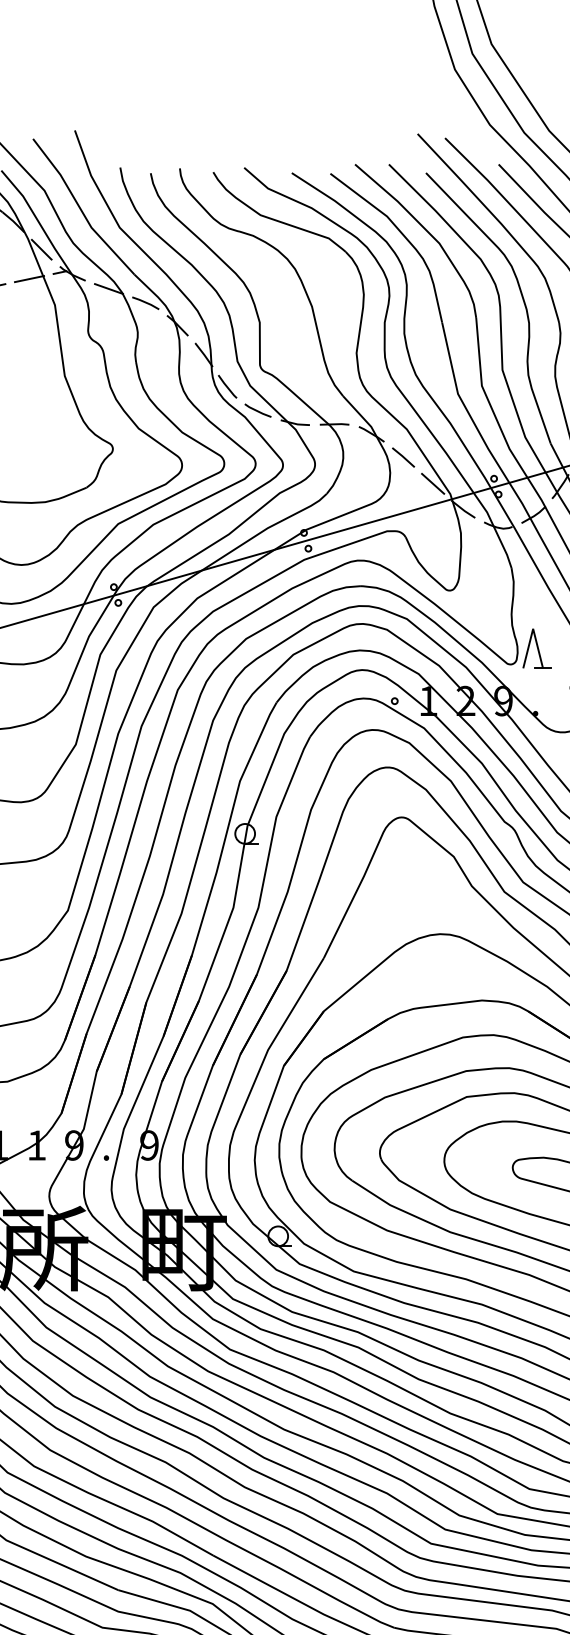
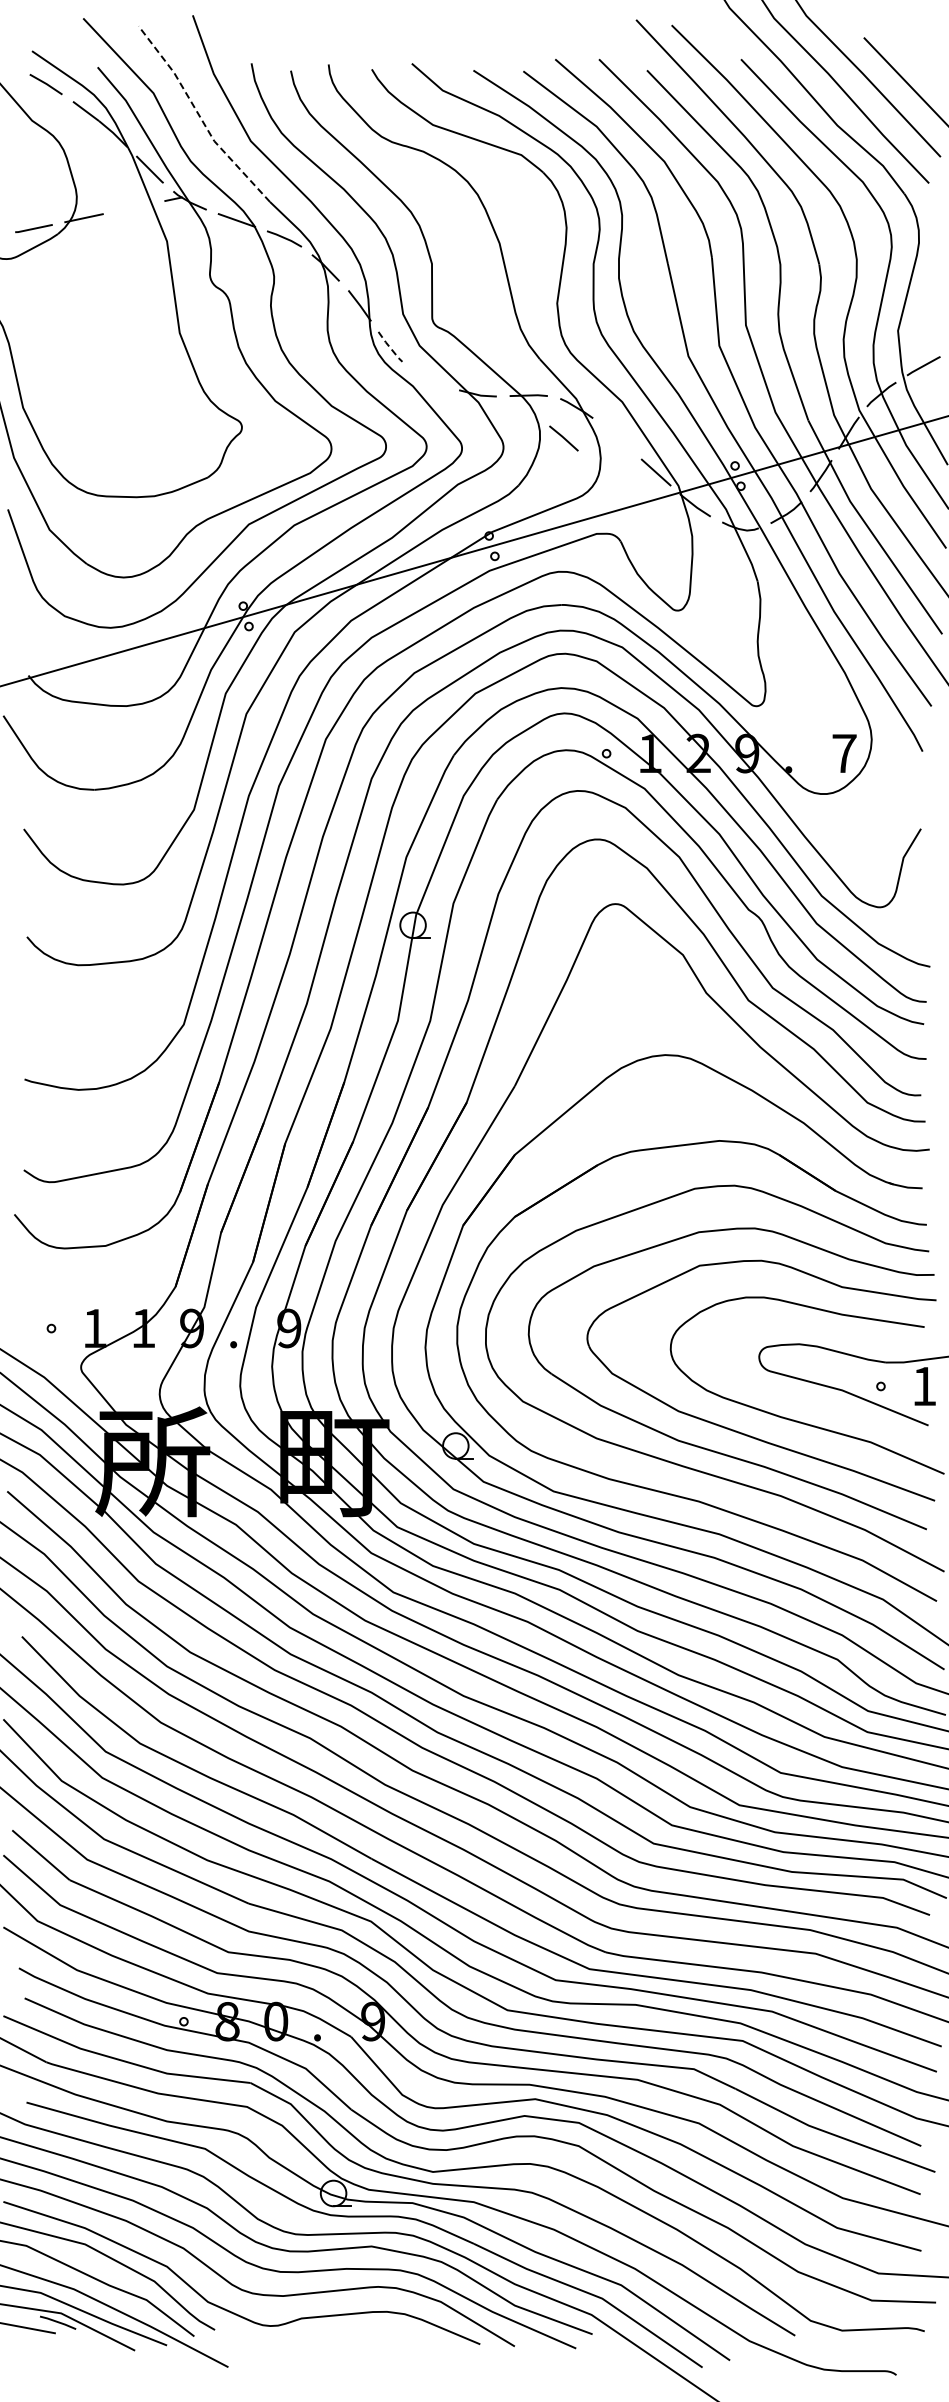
line: (80, 209) -> (200, 117), solid -> dashed
line: (29, 278) -> (133, 207), removed
line: (227, 387) -> (390, 347), solid -> dashed
line: (257, 410) -> (429, 377), removed
line: (403, 457) -> (563, 438), moved
part: (536, 648) -> (790, 685), removed

